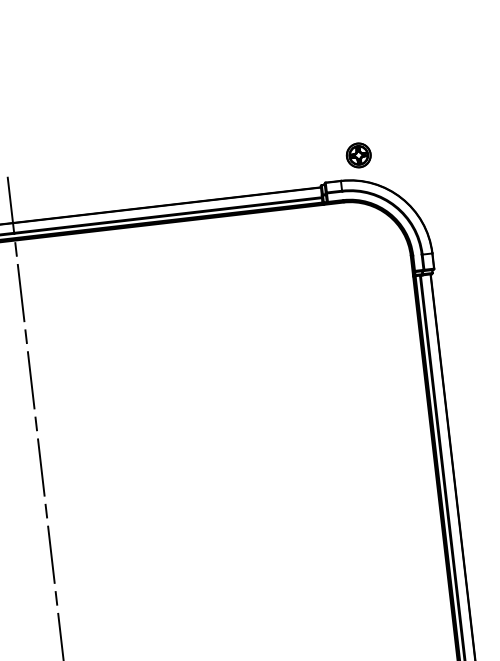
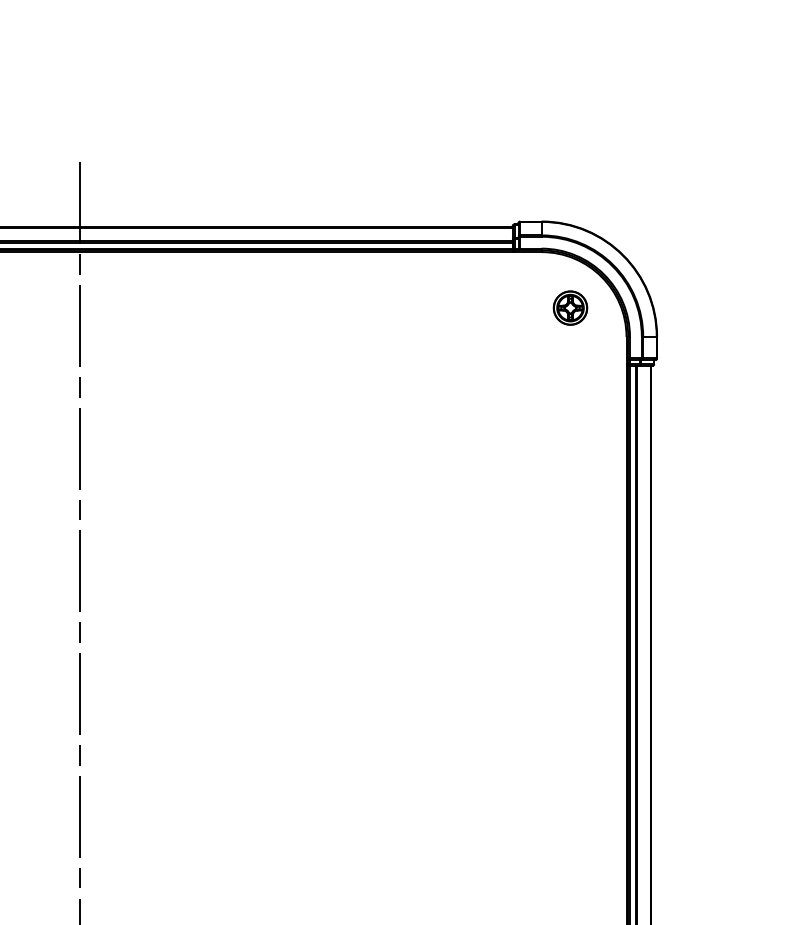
part: (358, 155) -> (570, 307), moved

